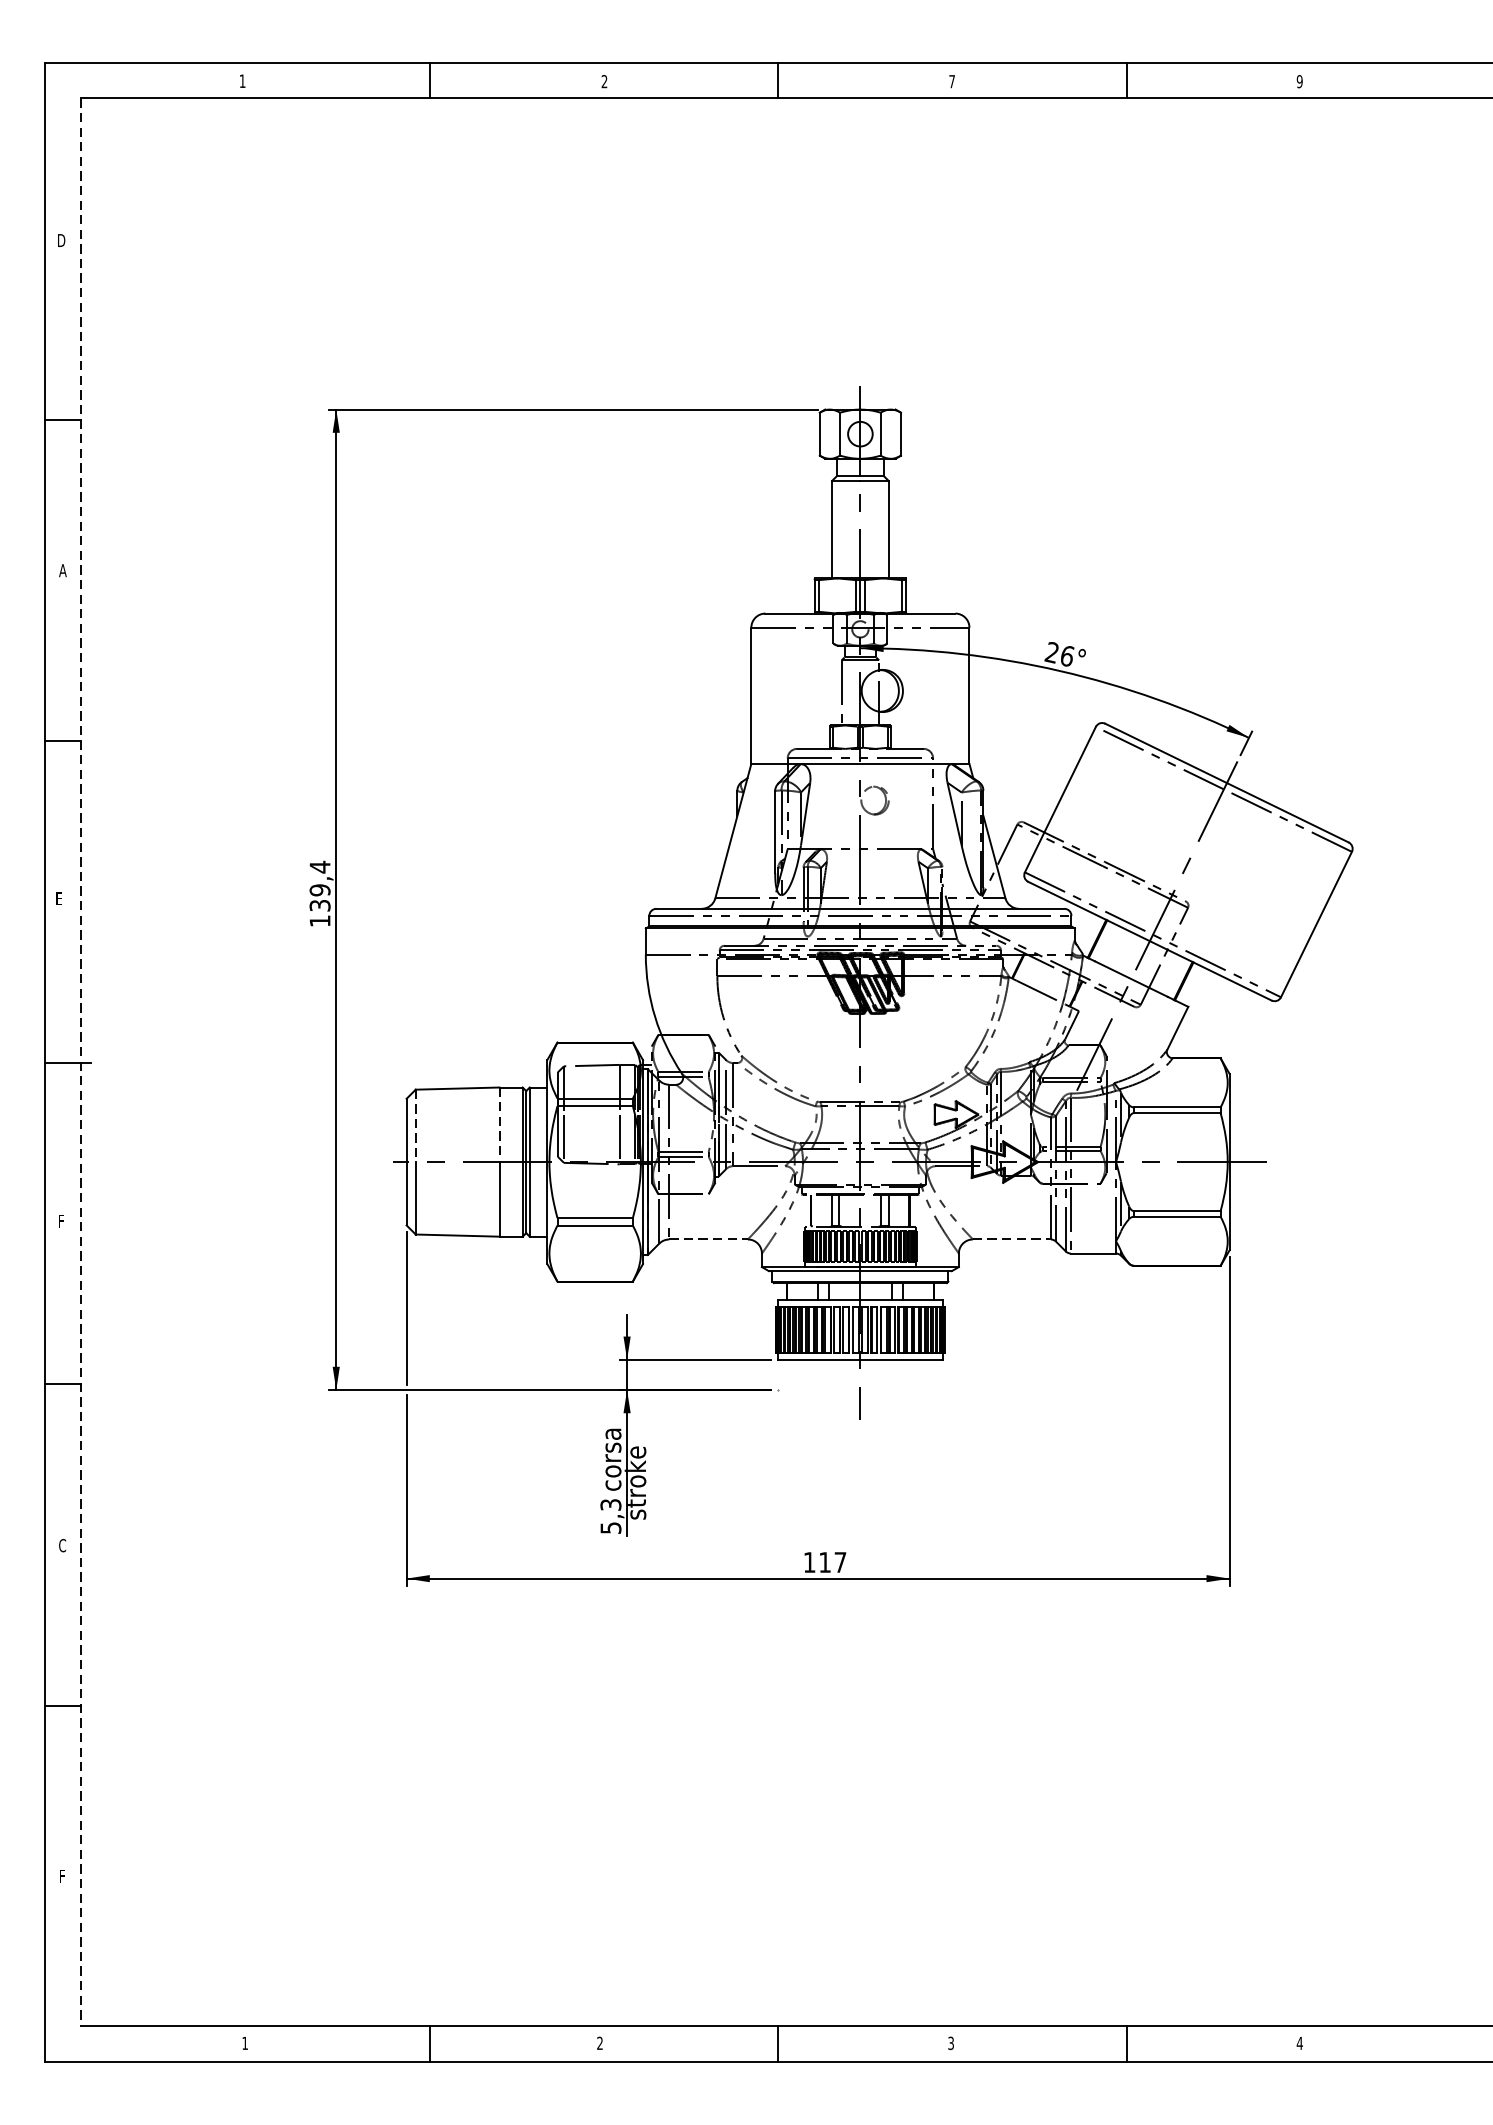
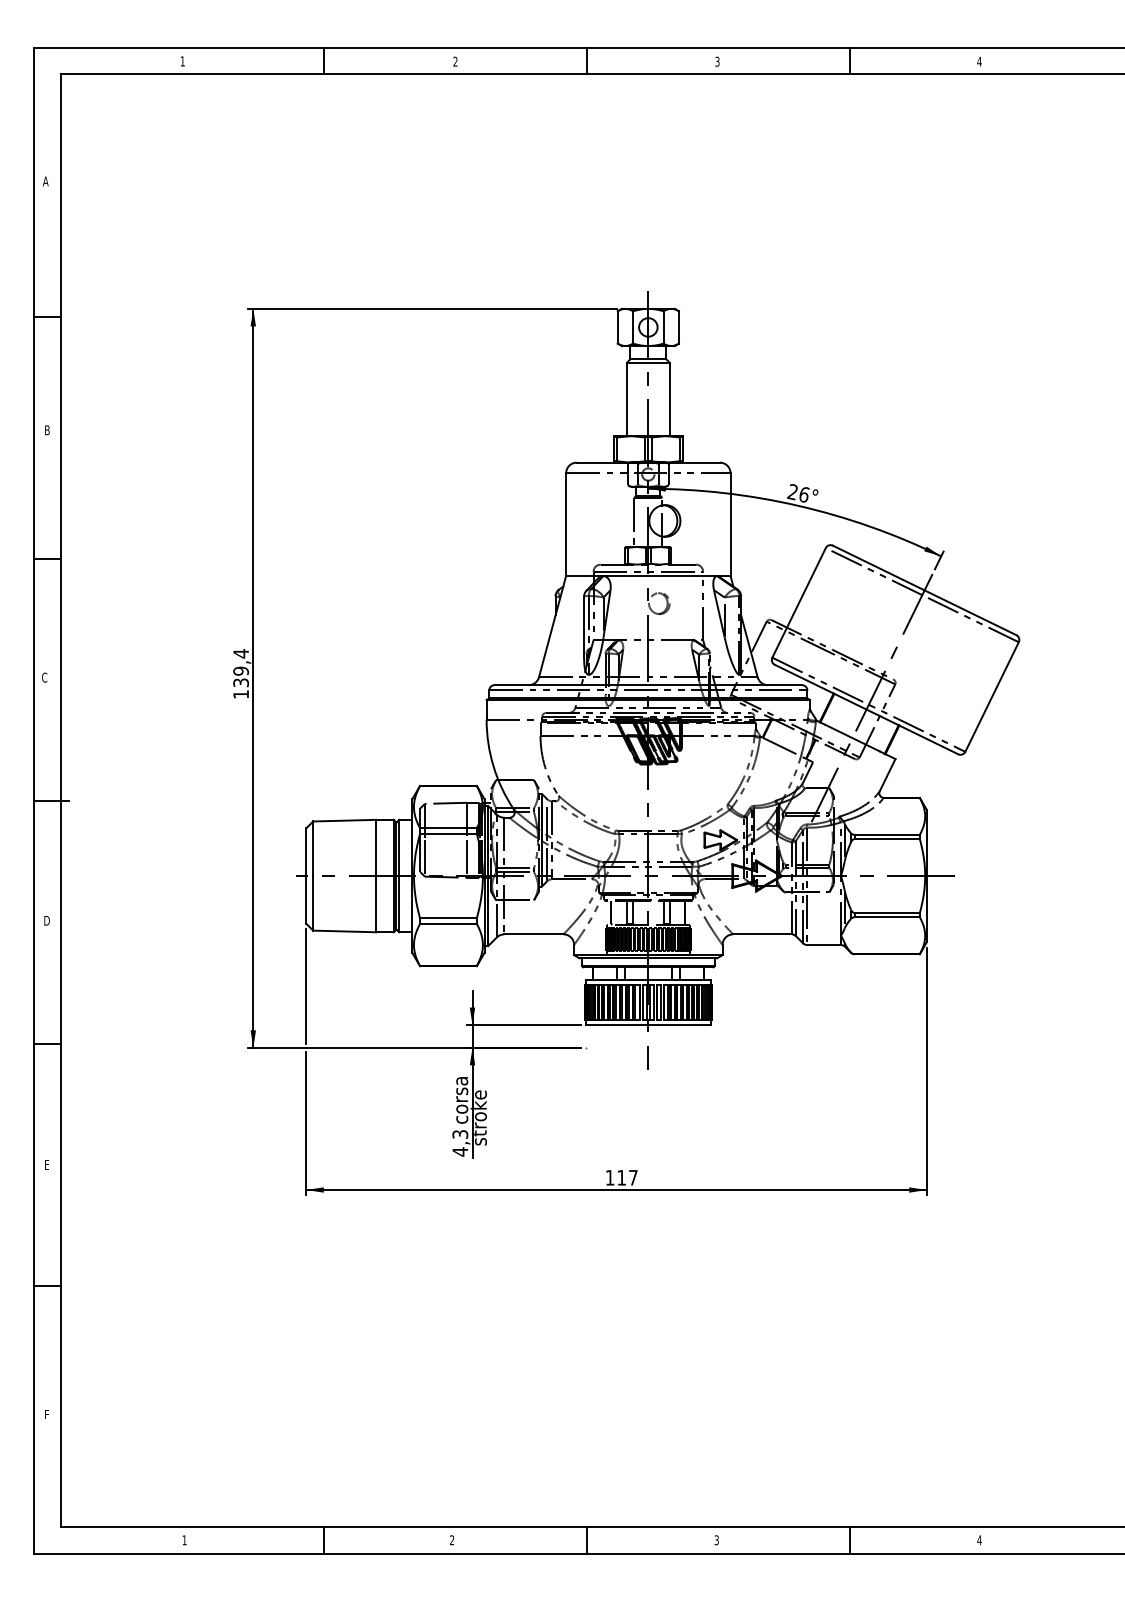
text: (952, 81) -> (717, 61), 7 -> 3
text: (1299, 81) -> (979, 61), 9 -> 4
text: (61, 240) -> (46, 181), D -> A
text: (63, 570) -> (47, 430), A -> B
text: (59, 898) -> (44, 677), E -> C
line: (80, 1063) -> (60, 801), dashed -> solid
line: (499, 1125) -> (376, 848), dashed -> solid
line: (416, 1126) -> (313, 849), dashed -> solid
text: (61, 1221) -> (46, 920), F -> D
line: (708, 1239) -> (533, 934), dashed -> solid
line: (1013, 1239) -> (763, 934), dashed -> solid
text: (611, 1527) -> (460, 1151), 5,3 -> 4,3
text: (61, 1546) -> (46, 1165), C -> E

